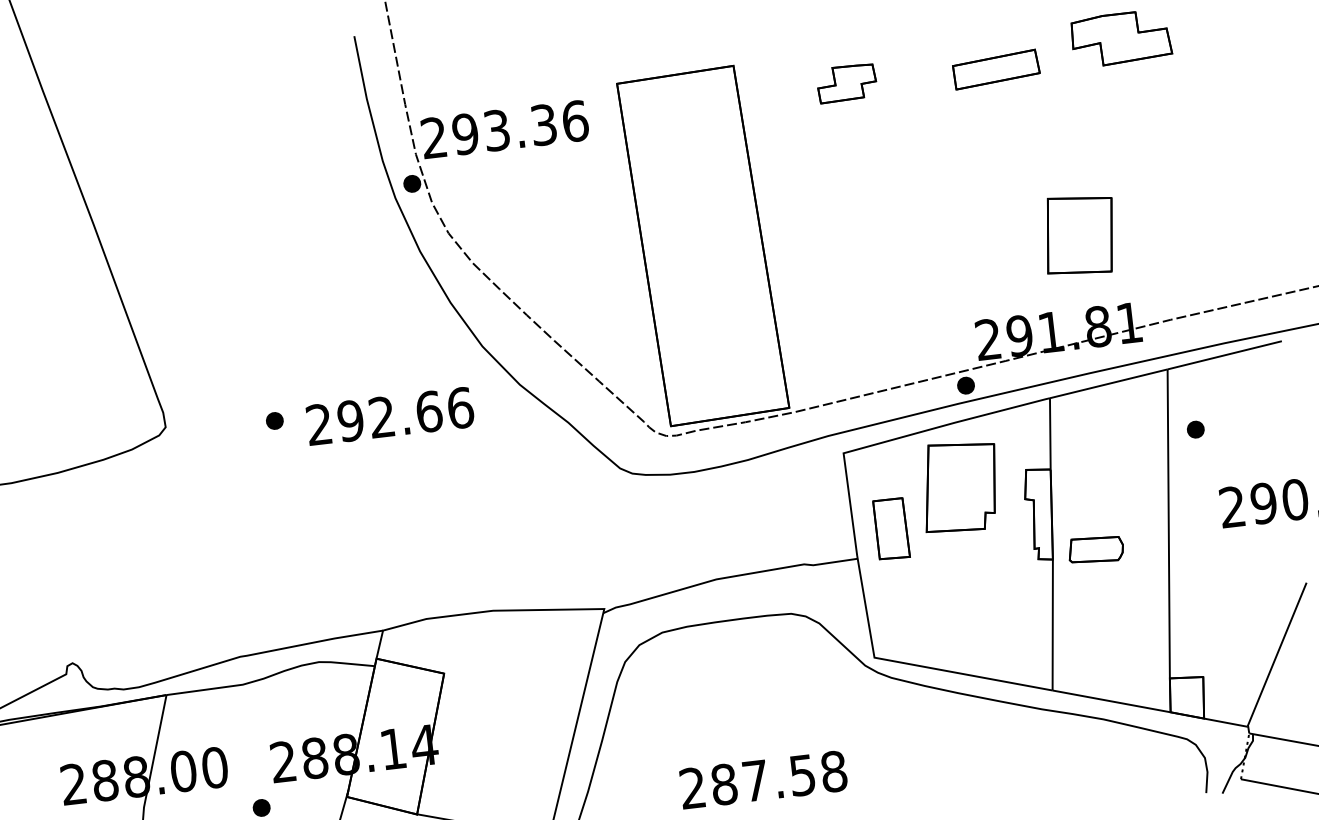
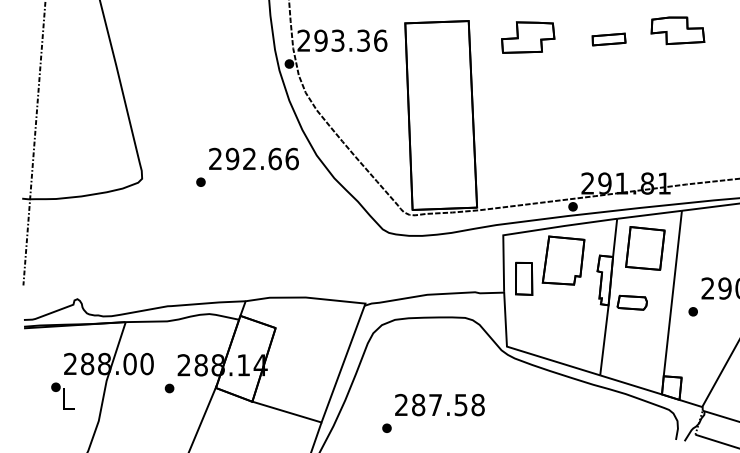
part: (995, 69) -> (608, 39), size x0.71
part: (847, 83) -> (528, 37), size x1.67
part: (1080, 235) -> (645, 248), moved
text: (389, 415) -> (253, 158), moved
part: (1194, 429) -> (692, 311), moved

